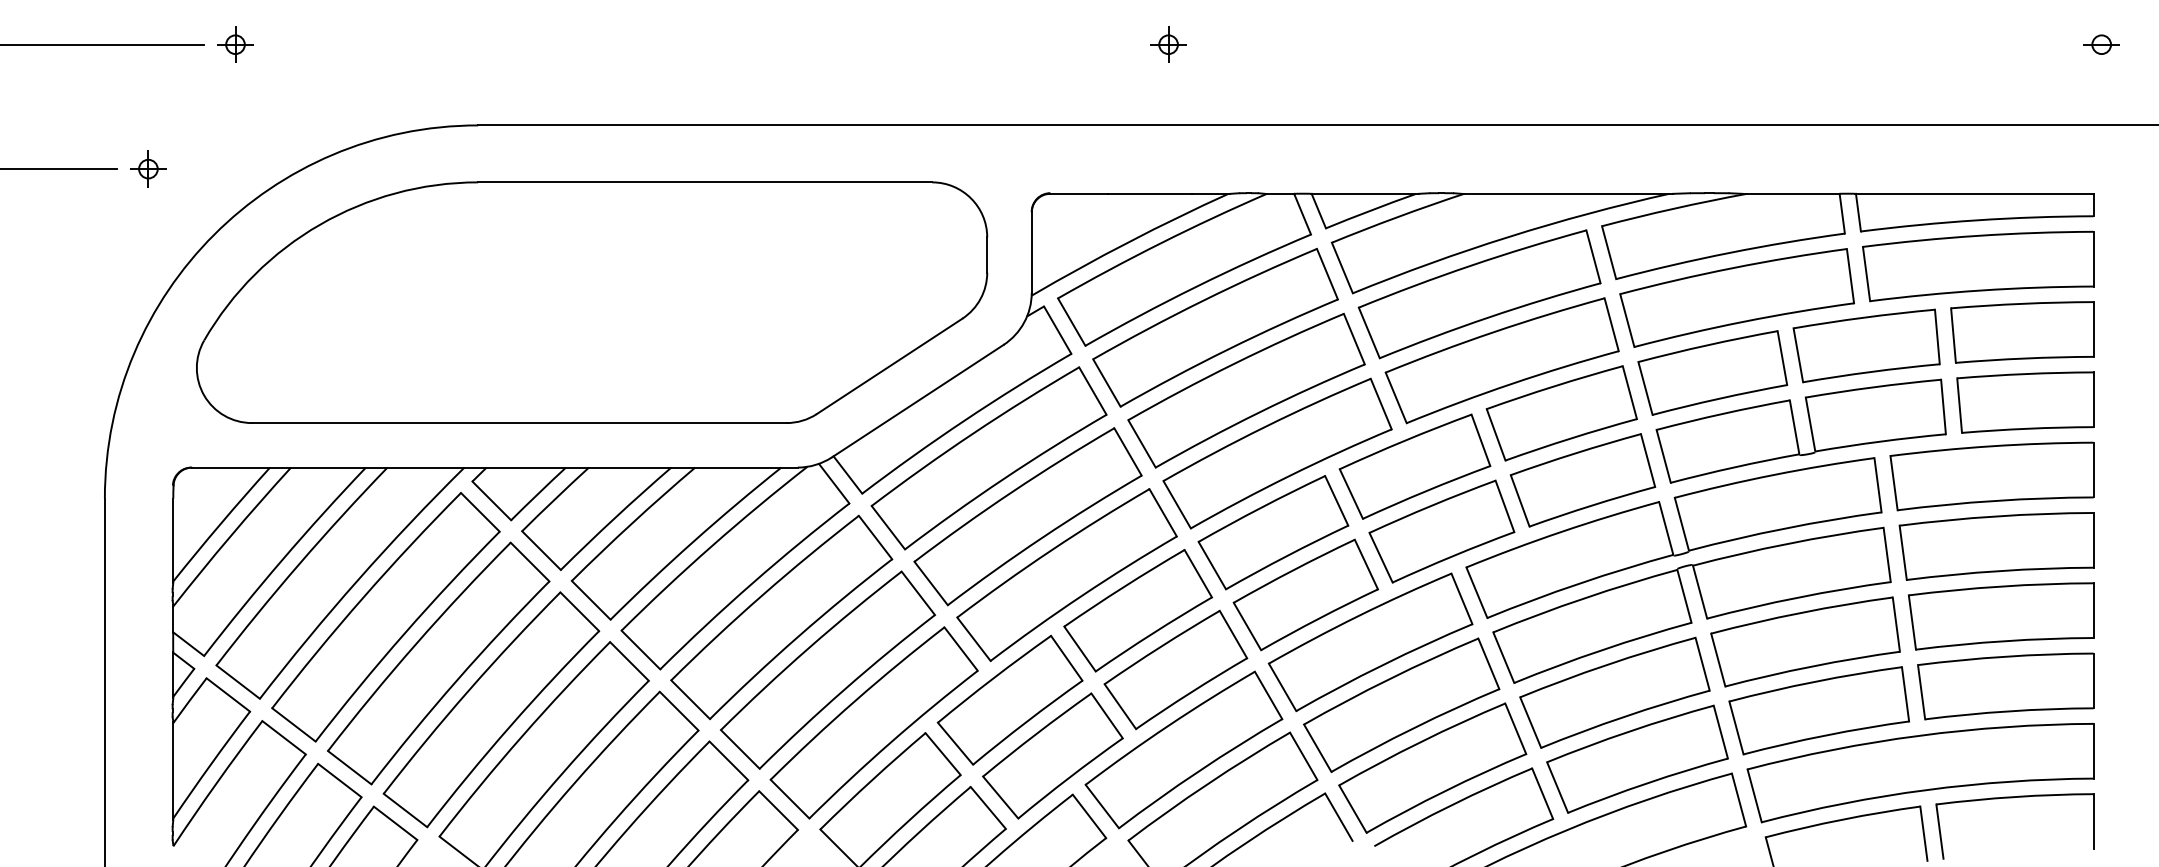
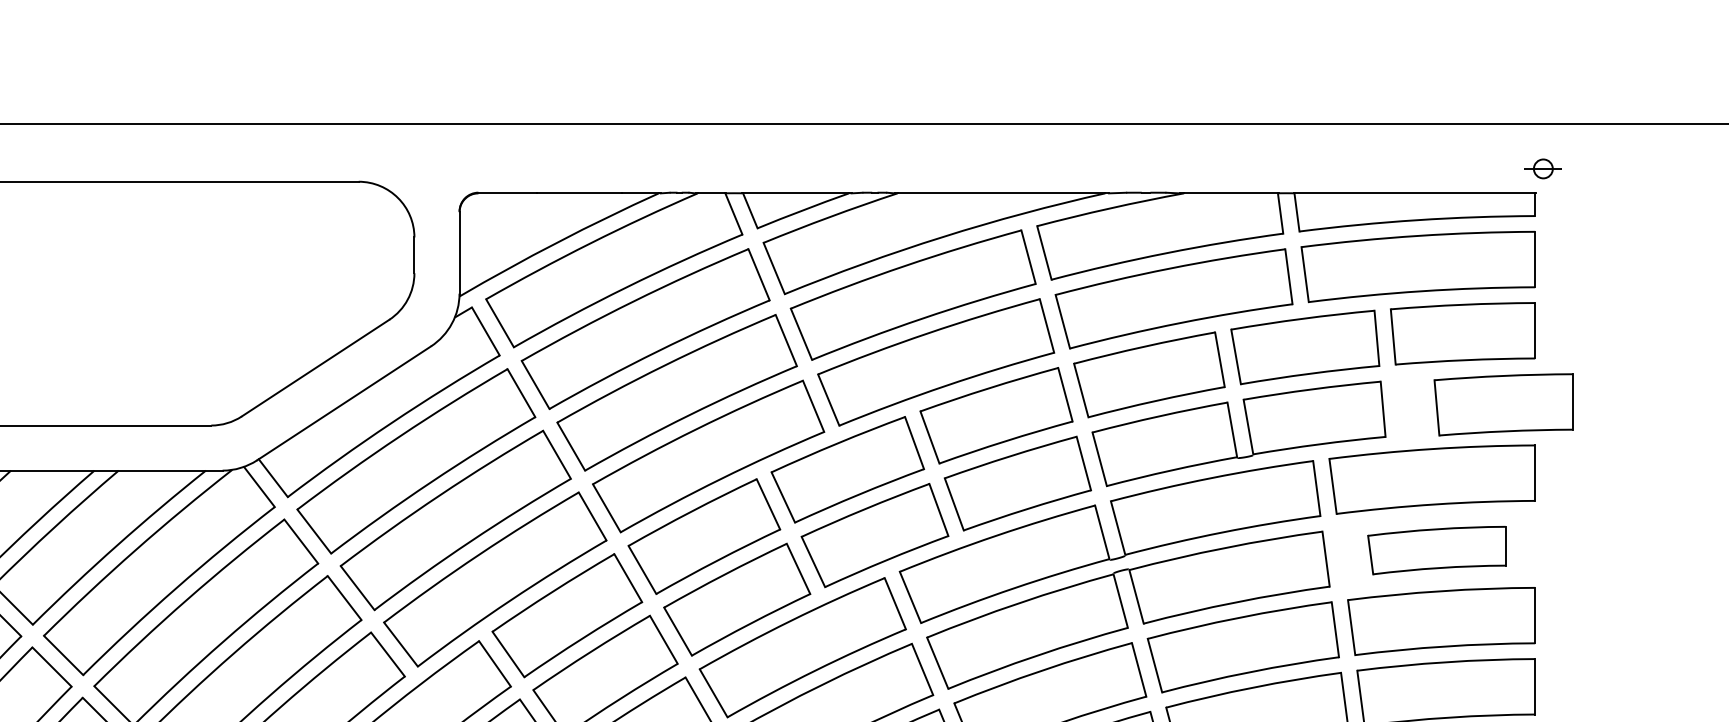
part: (1168, 44) -> (598, 42), removed
part: (2101, 44) -> (1543, 168), moved
part: (2025, 402) -> (1503, 404), moved
part: (1996, 546) -> (1436, 550), size x0.7

